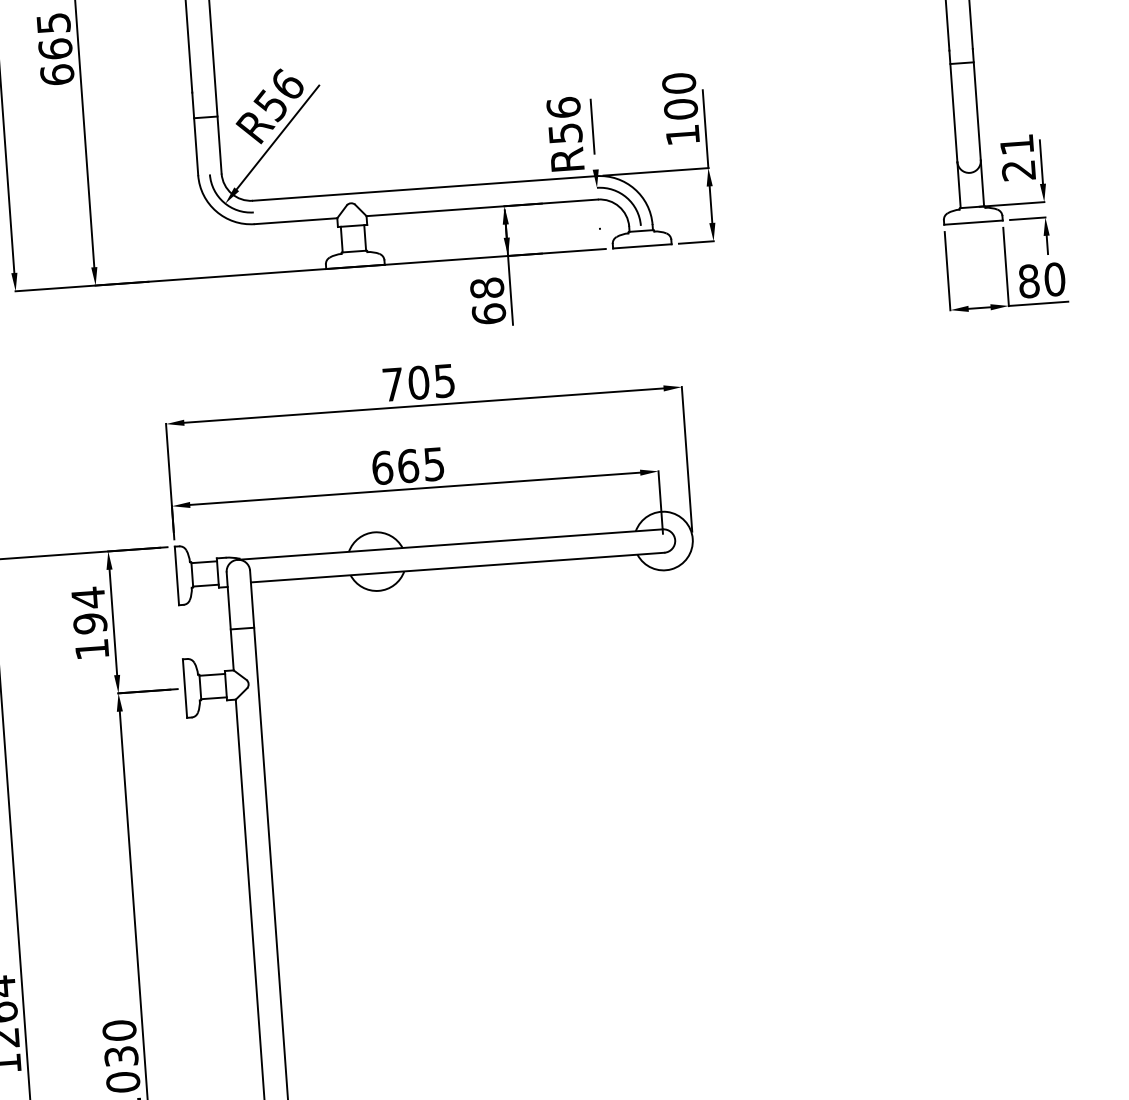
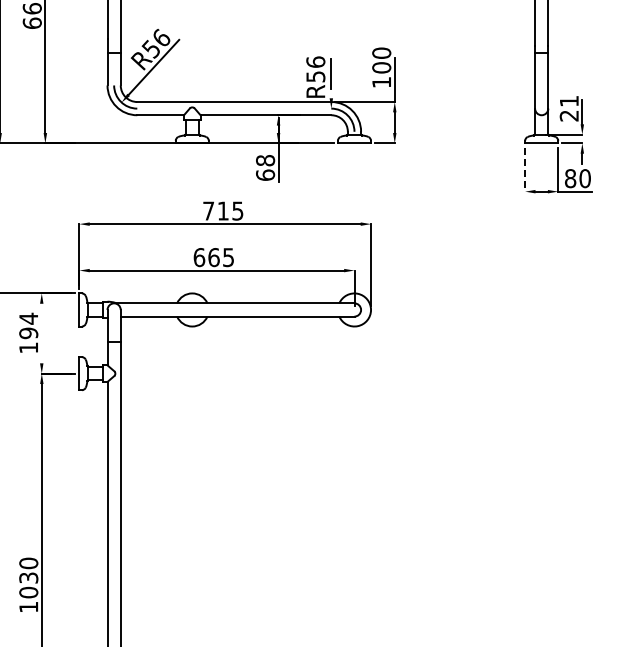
line: (948, 272) -> (525, 170), solid -> dashed
text: (419, 381) -> (223, 210), 705 -> 715
line: (112, 622) -> (41, 333), removed

